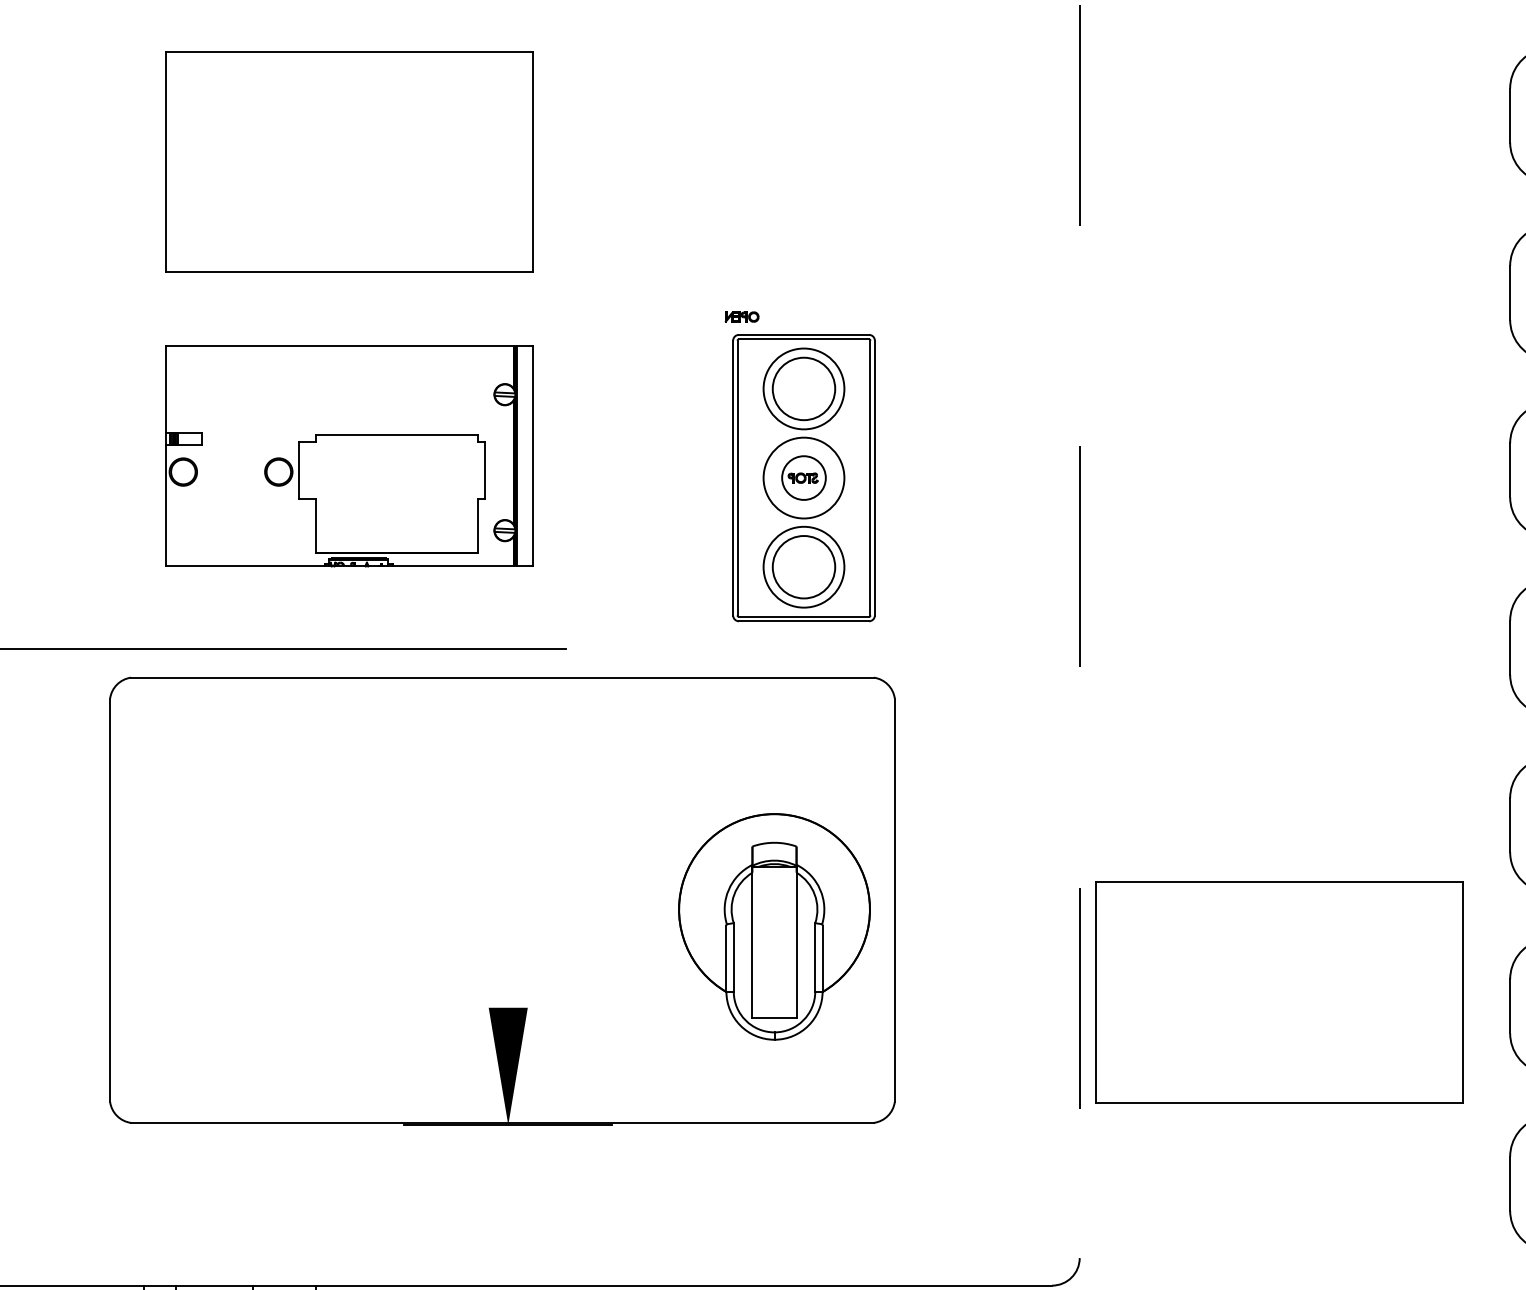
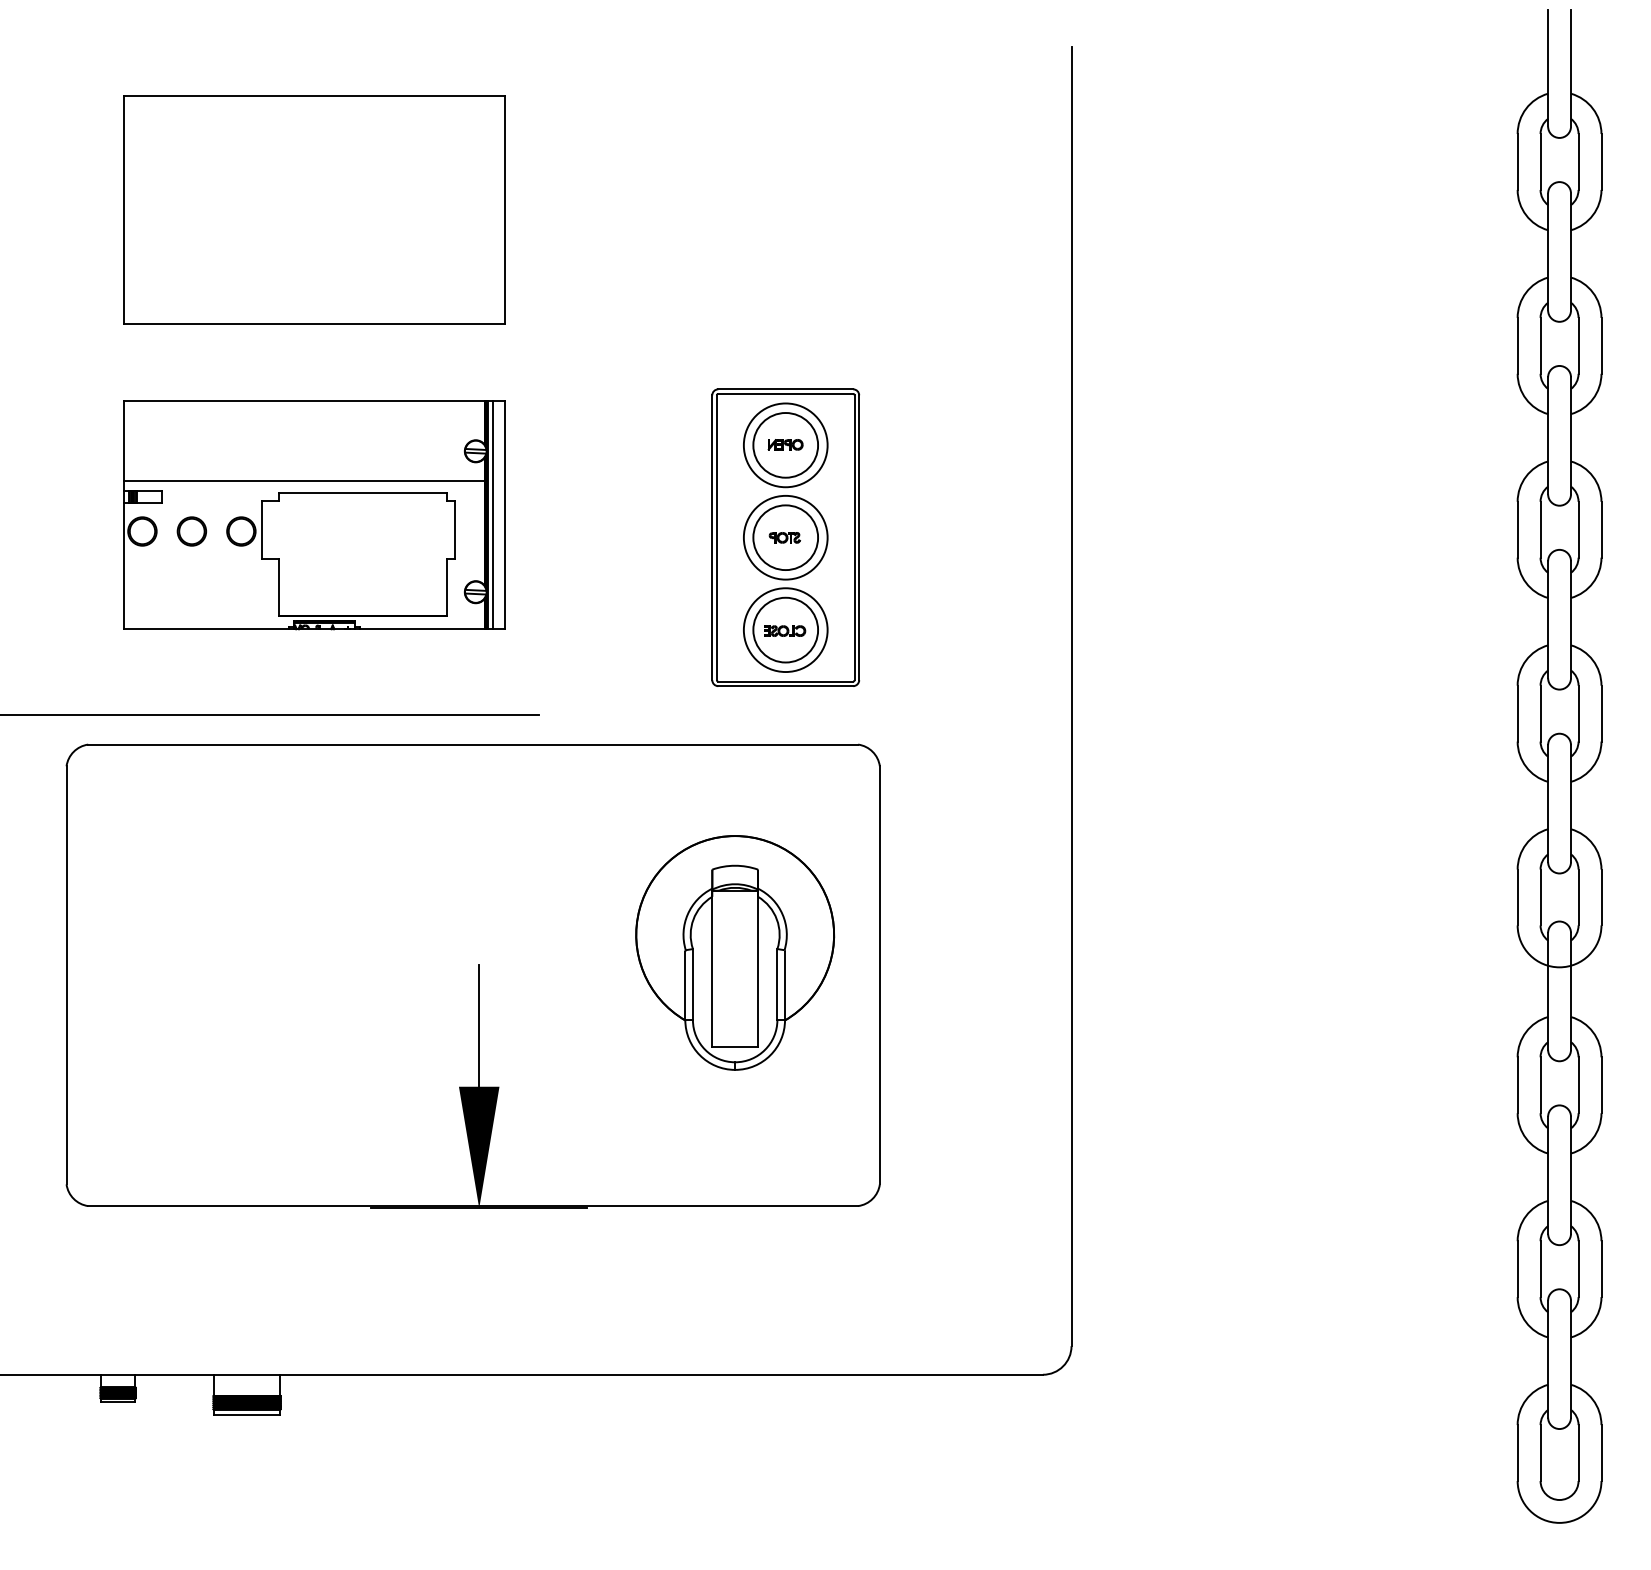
part: (742, 316) -> (785, 444), moved
line: (339, 423) -> (304, 481), added
line: (521, 456) -> (492, 515), added
part: (230, 472) -> (191, 531), added
circle: (803, 477) -> (785, 537), size x1.43
part: (803, 567) -> (785, 630), added
line: (1079, 631) -> (1071, 696), dashed -> solid
part: (774, 926) -> (735, 952), moved
line: (508, 948) -> (479, 1025), added
part: (1279, 992) -> (1278, 1070), removed

